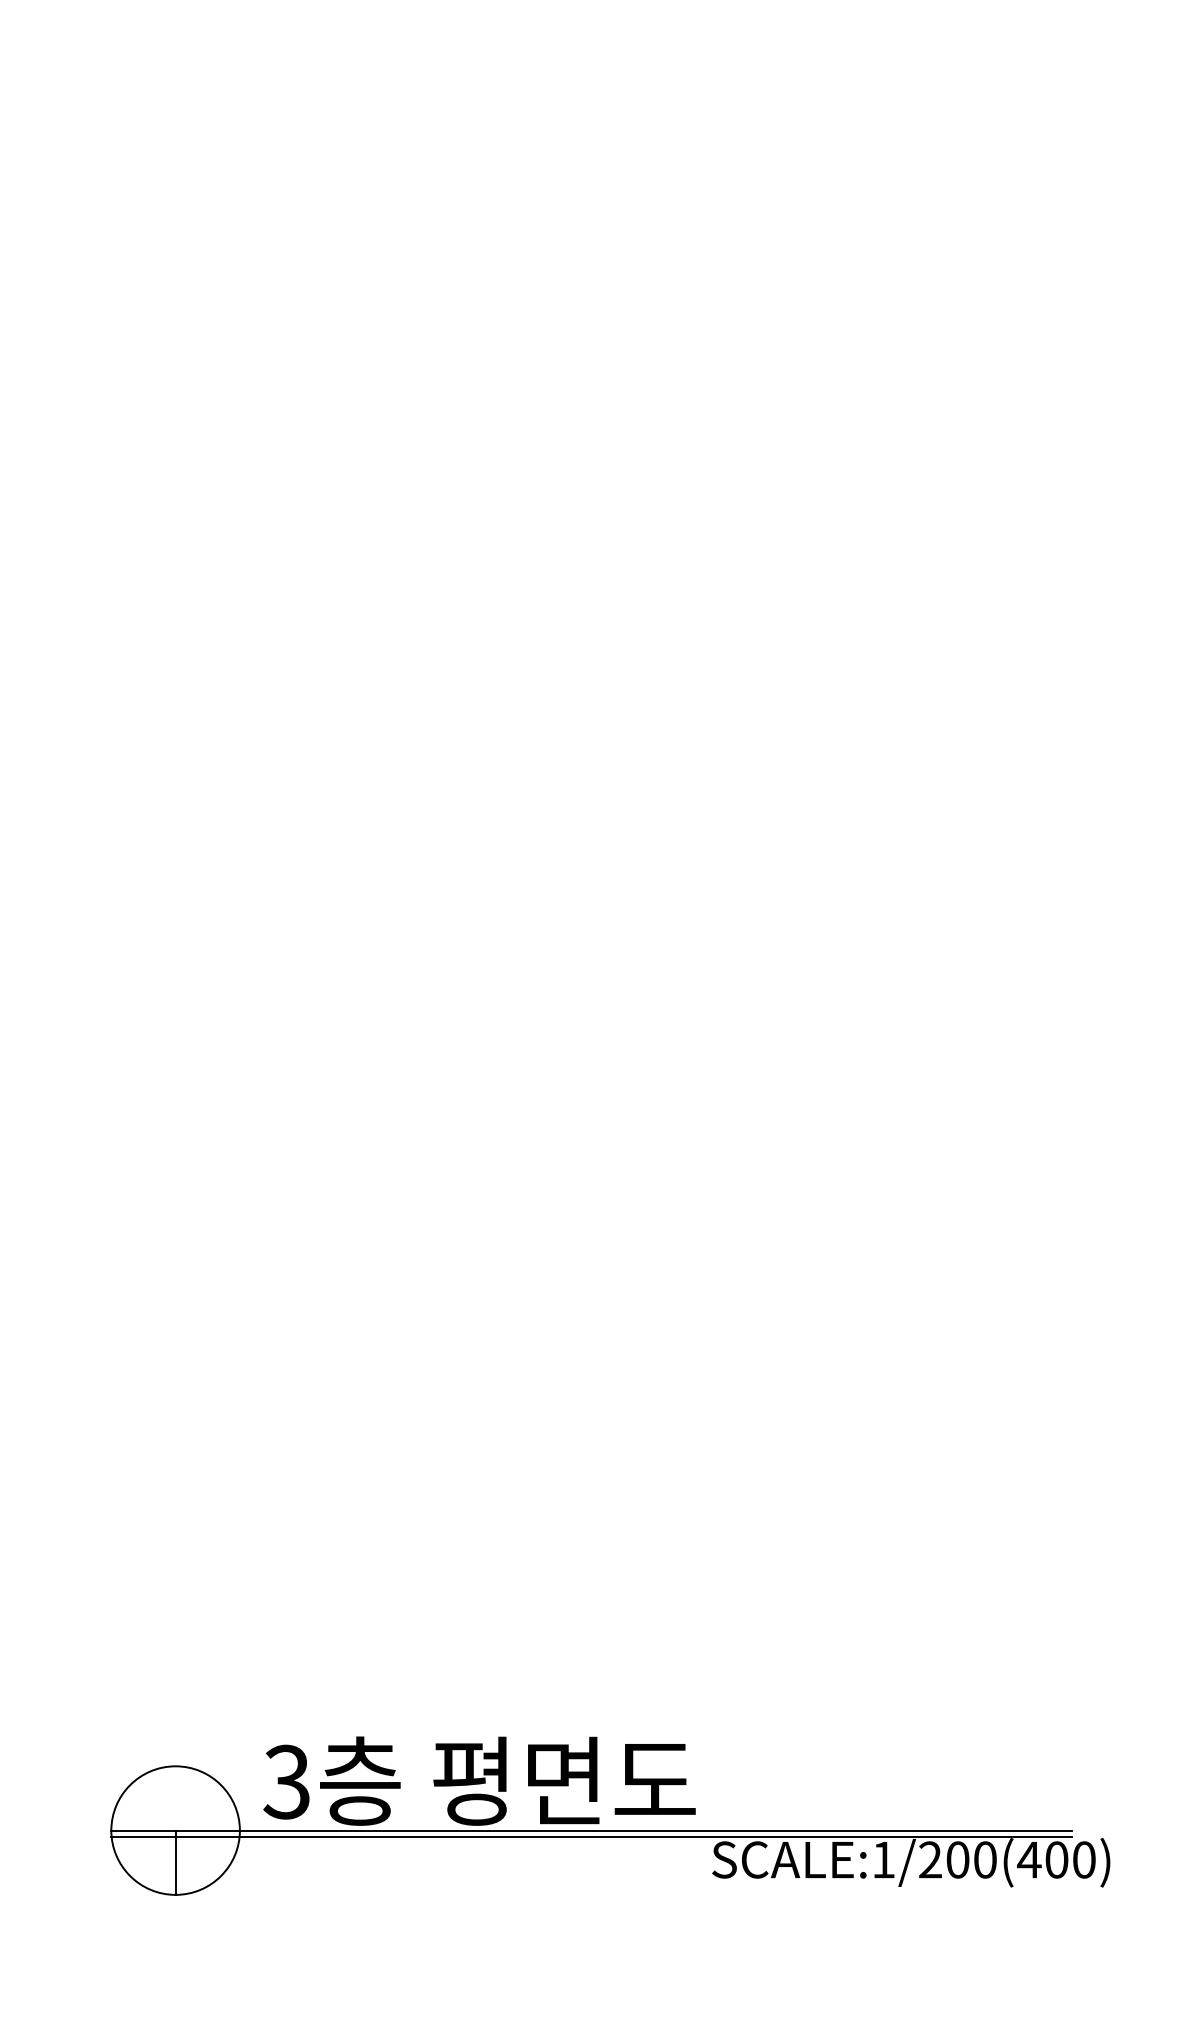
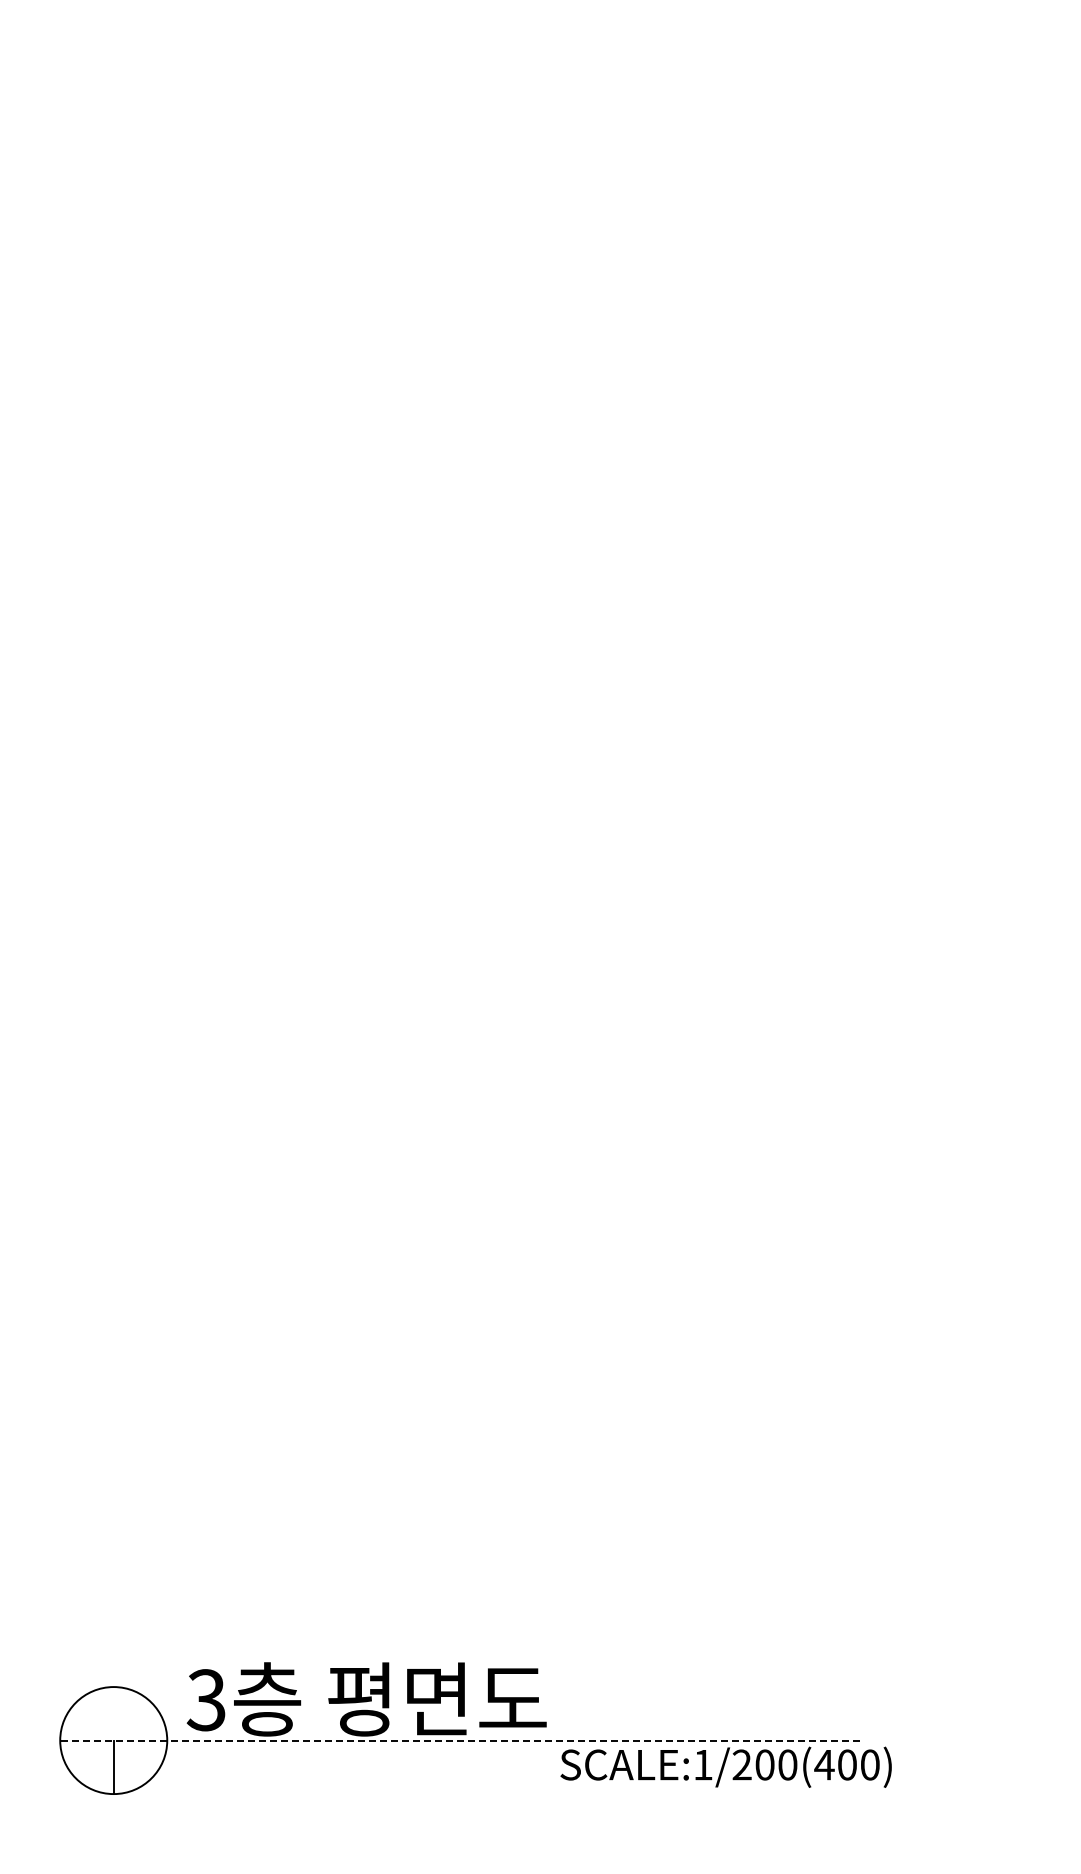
line: (590, 1830) -> (459, 1740), solid -> dashed
line: (592, 1836) -> (460, 1745), removed

